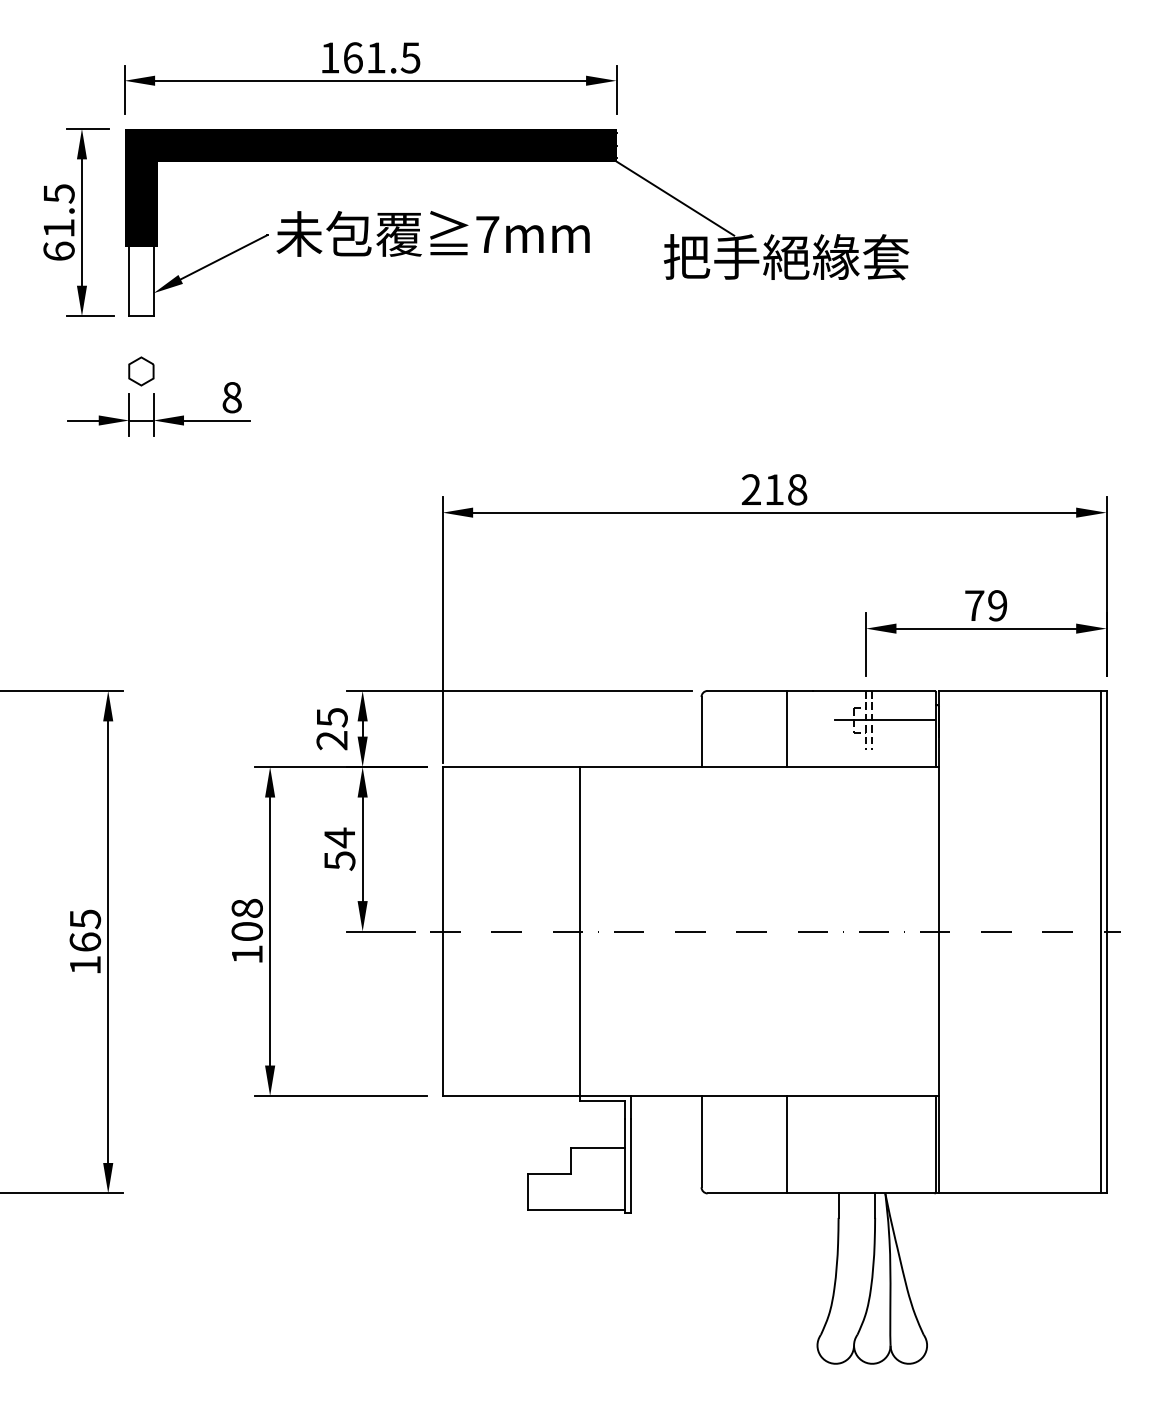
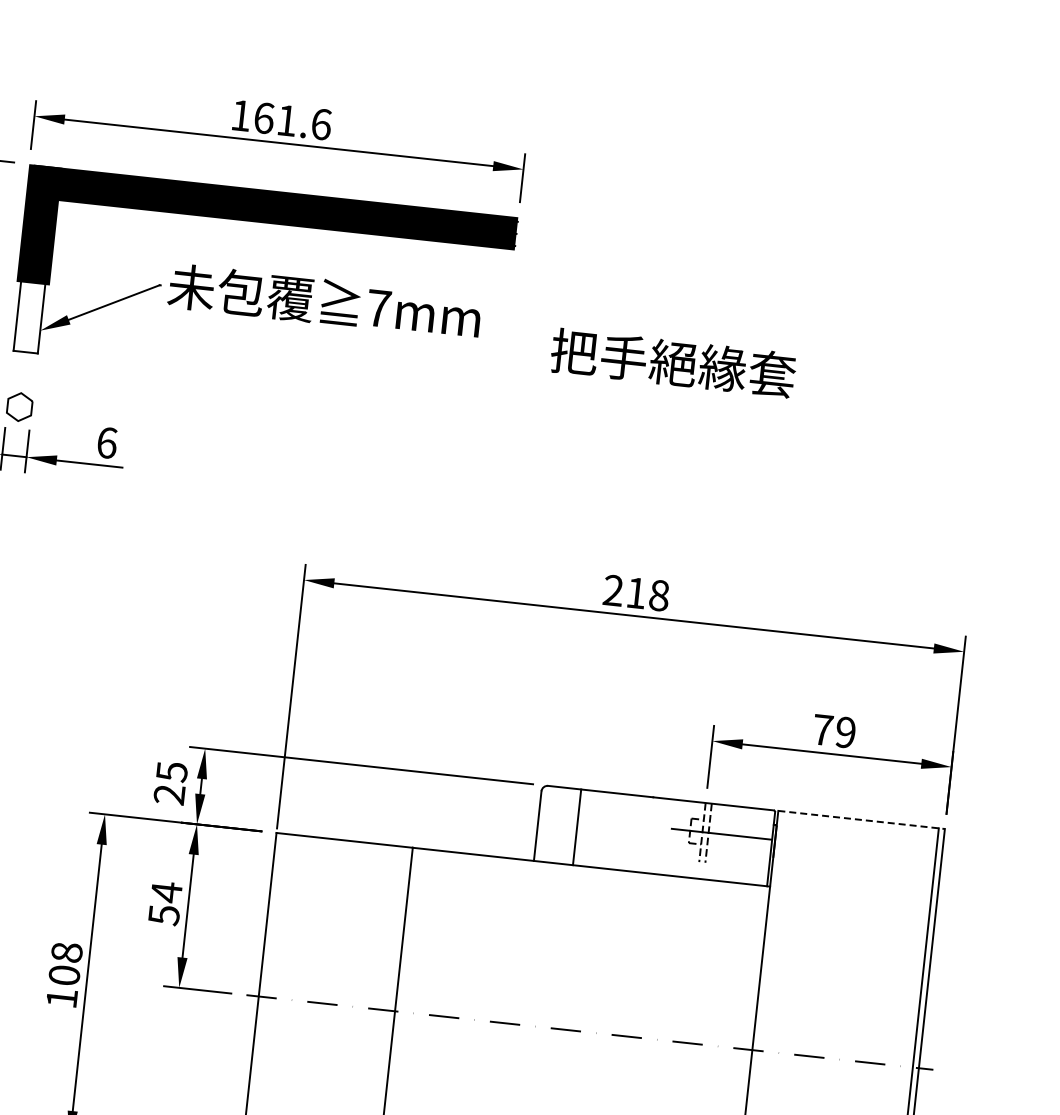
text: (410, 57) -> (321, 124), 161.5 -> 161.6
line: (671, 196) -> (565, 290), removed
text: (231, 397) -> (106, 442), 8 -> 6
line: (1022, 690) -> (861, 819), solid -> dashed
line: (786, 728) -> (576, 826), moved

